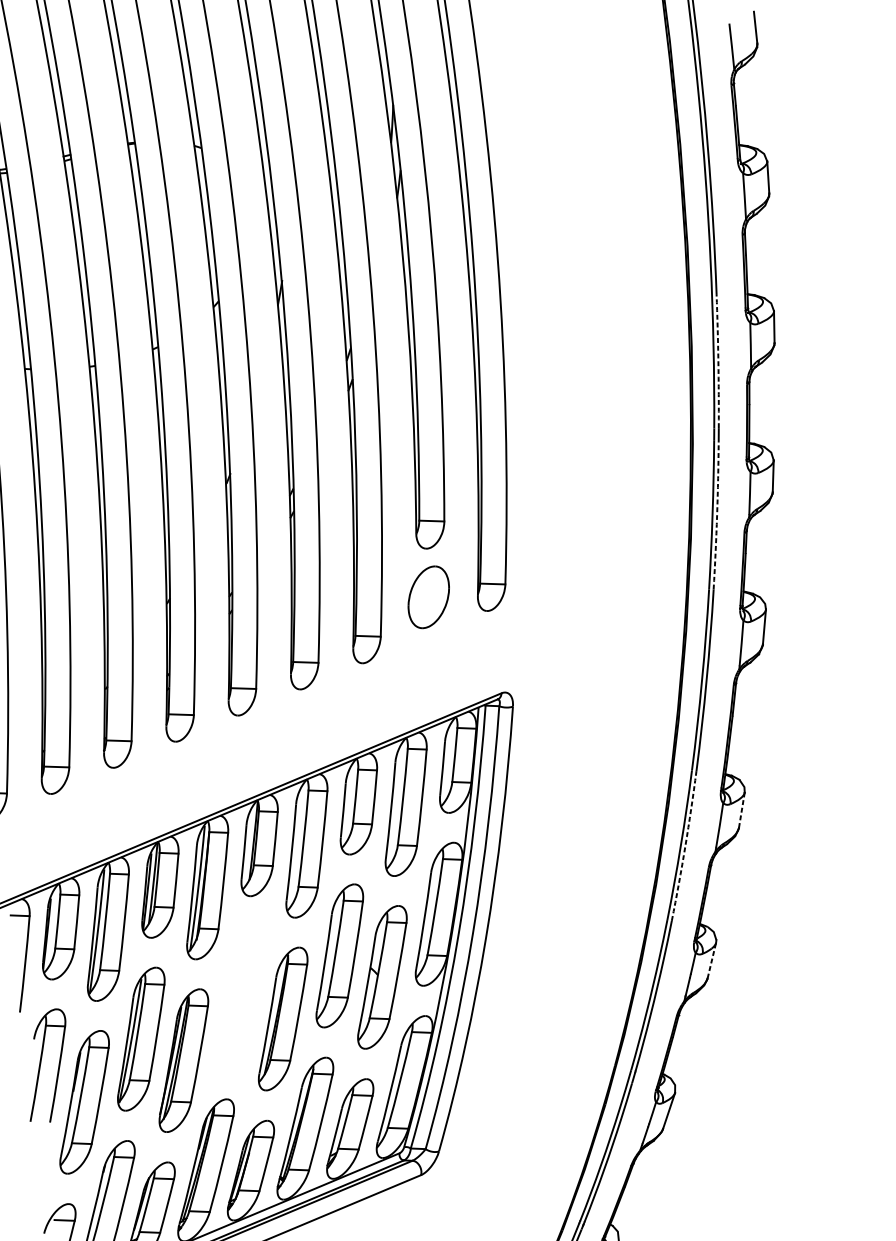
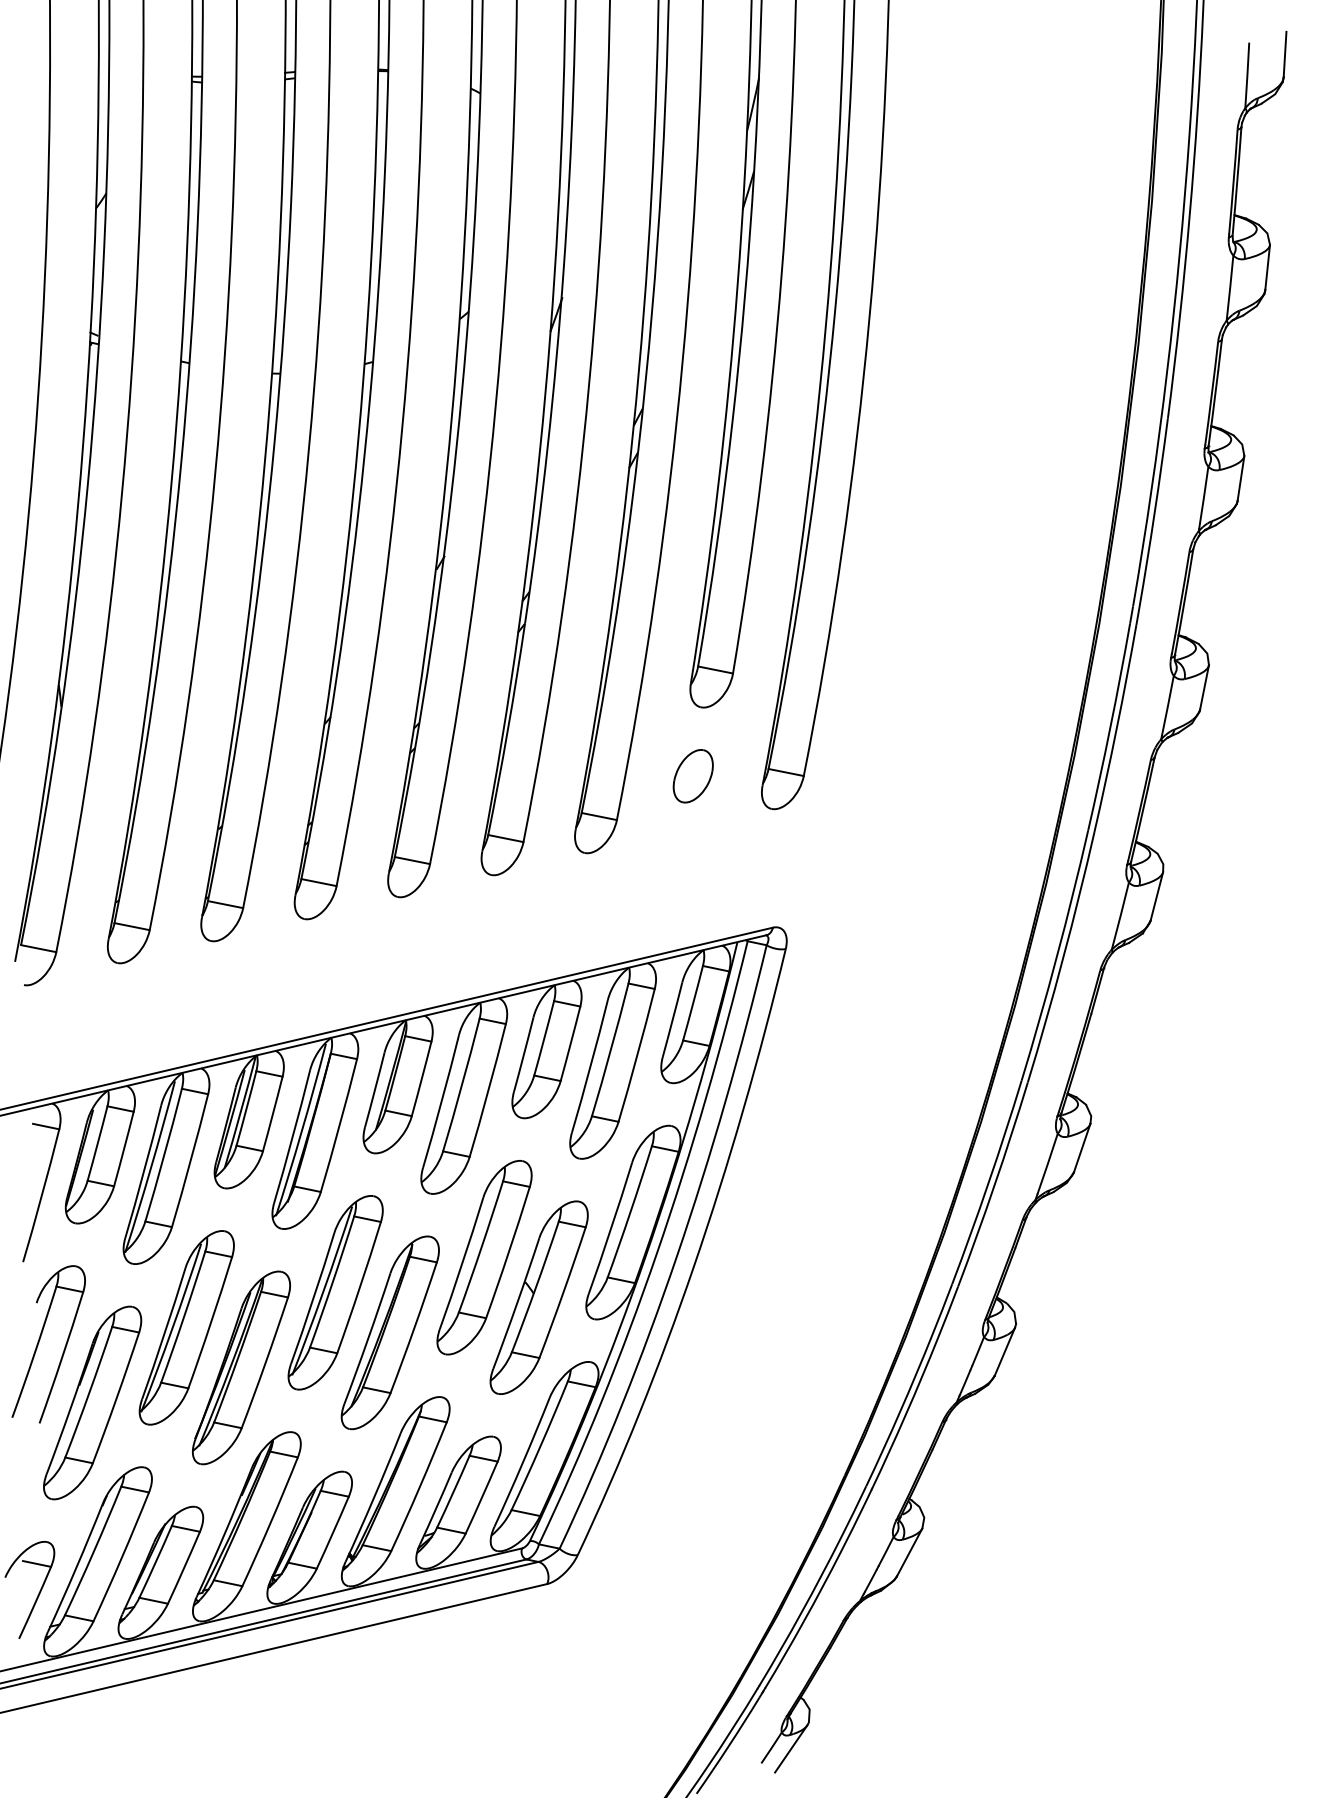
arc: (718, 360) -> (1154, 512), dashed -> solid
arc: (716, 515) -> (1116, 728), dashed -> solid
part: (428, 597) -> (692, 776), size x0.62
line: (741, 809) -> (1082, 1147), dashed -> solid
arc: (685, 846) -> (994, 1185), dashed -> solid
line: (712, 960) -> (1005, 1351), dashed -> solid
part: (240, 997) -> (335, 1292), added

